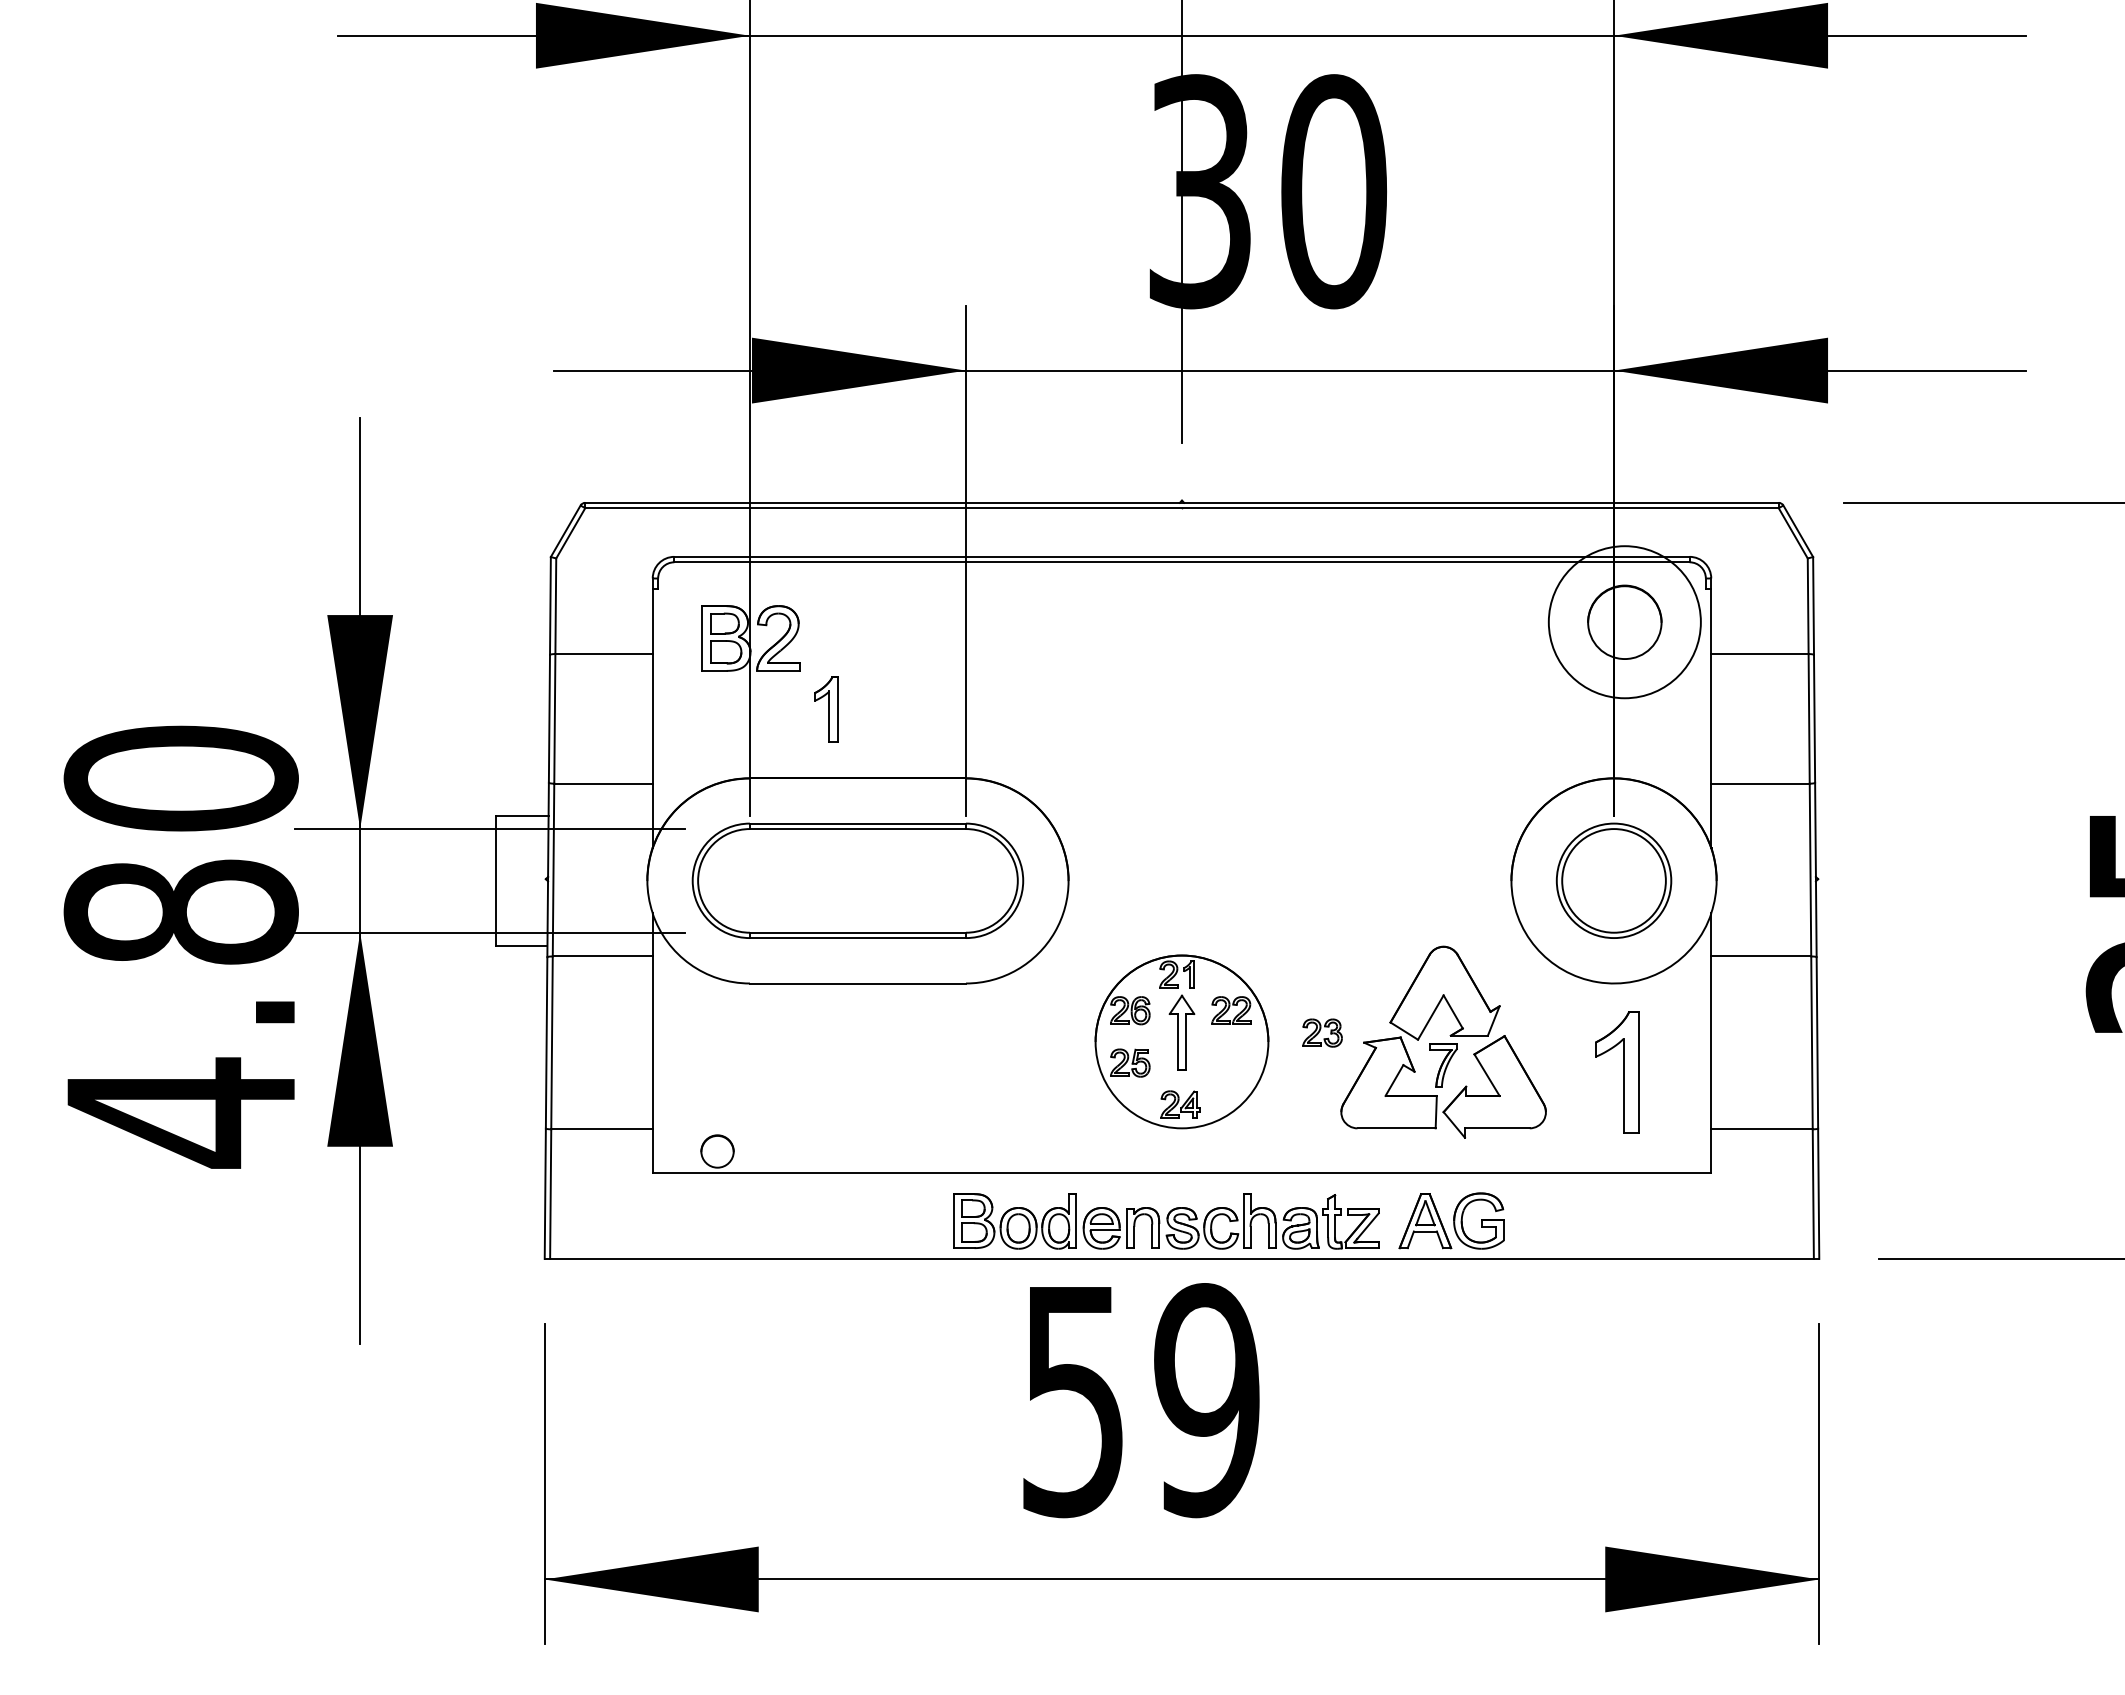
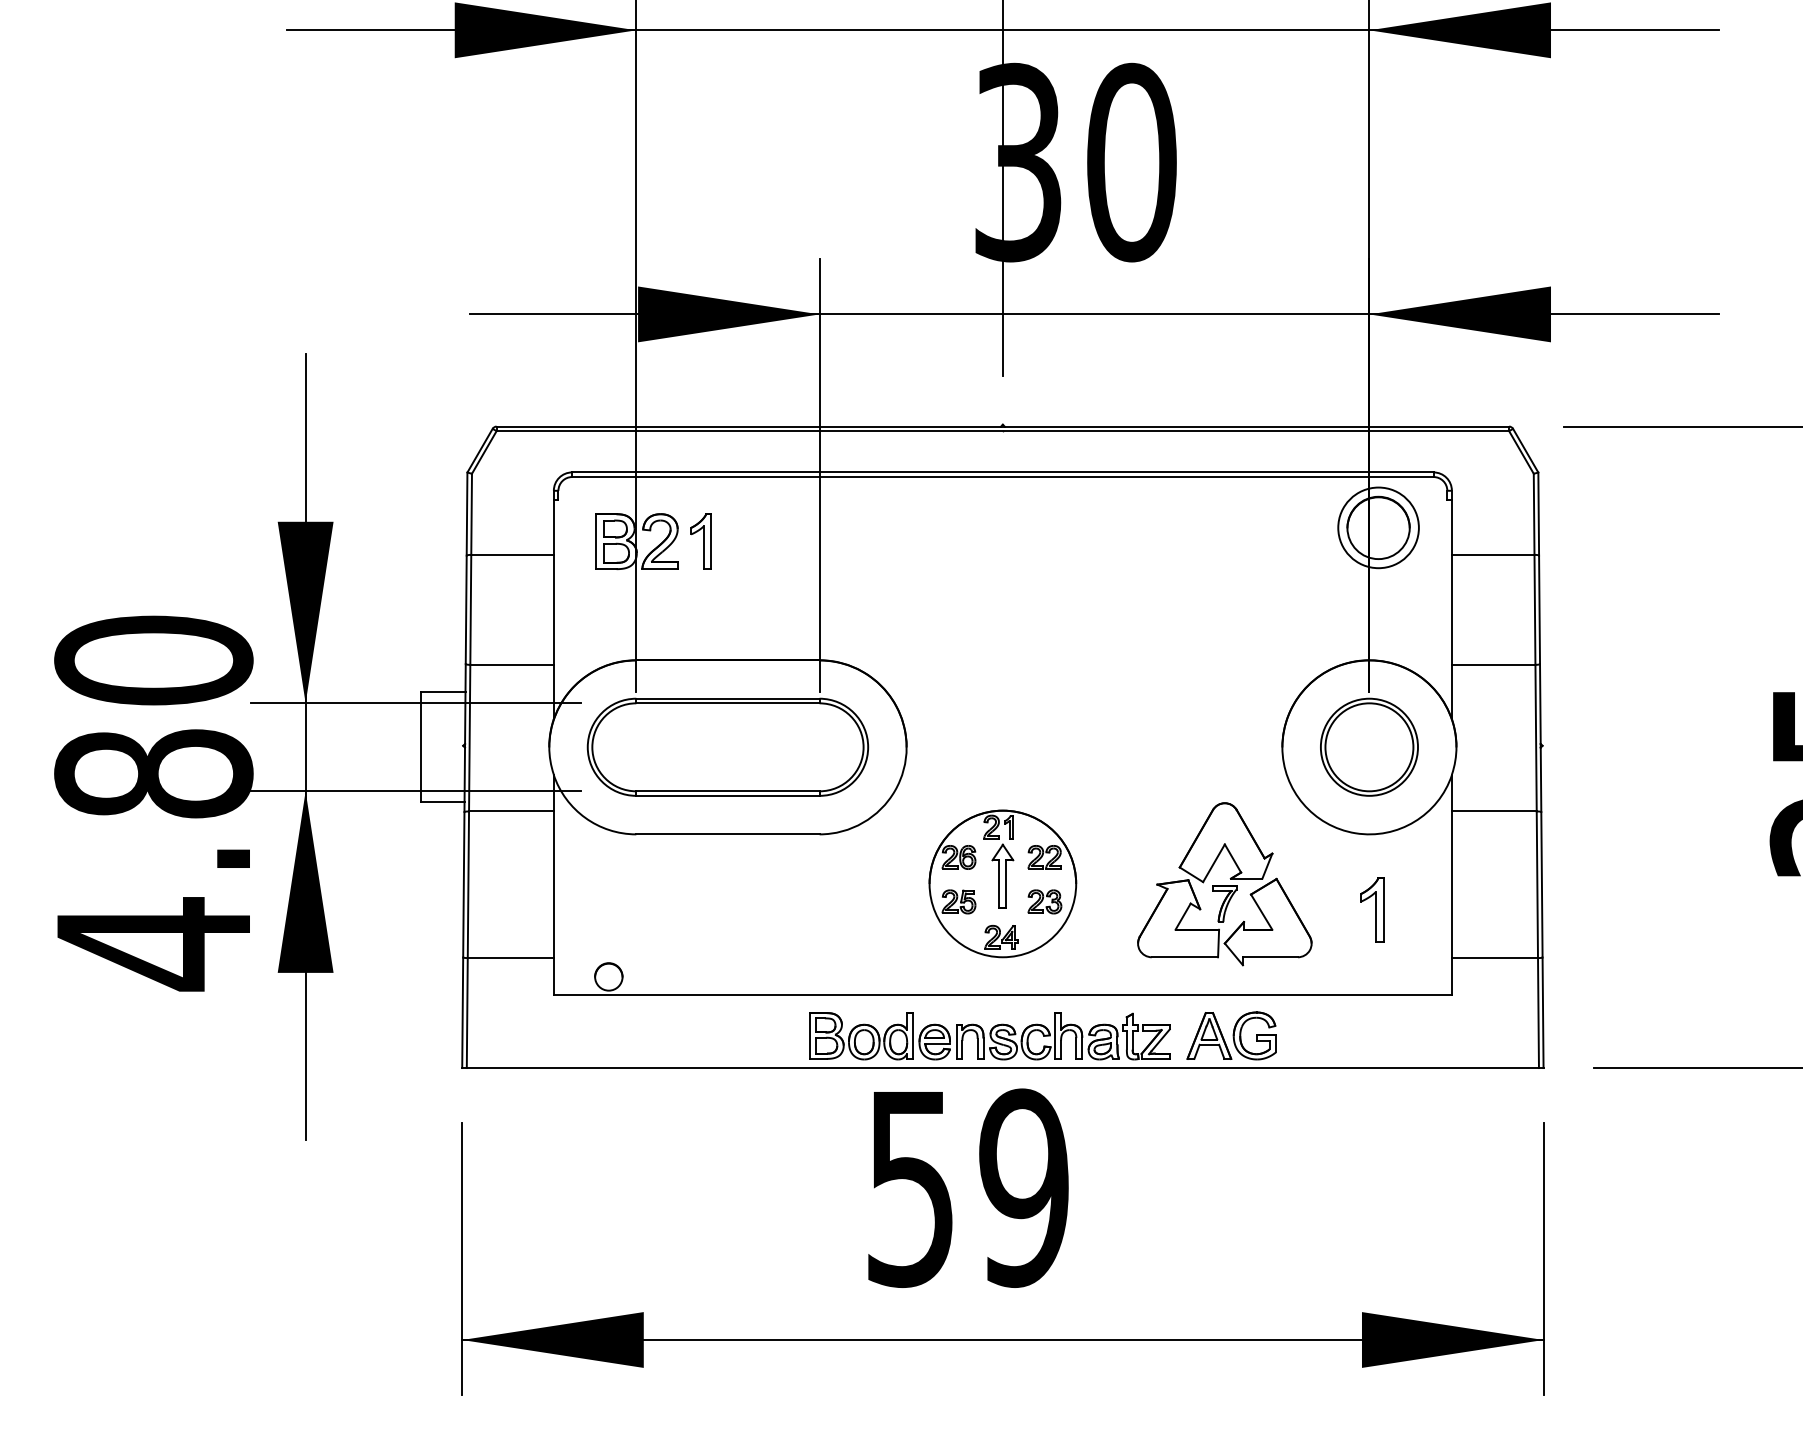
circle: (1624, 621) -> (1378, 527), size x0.62
part: (826, 709) -> (701, 541), moved
part: (1322, 1032) -> (1044, 901), moved
part: (1617, 1072) -> (1372, 909), size x0.62

